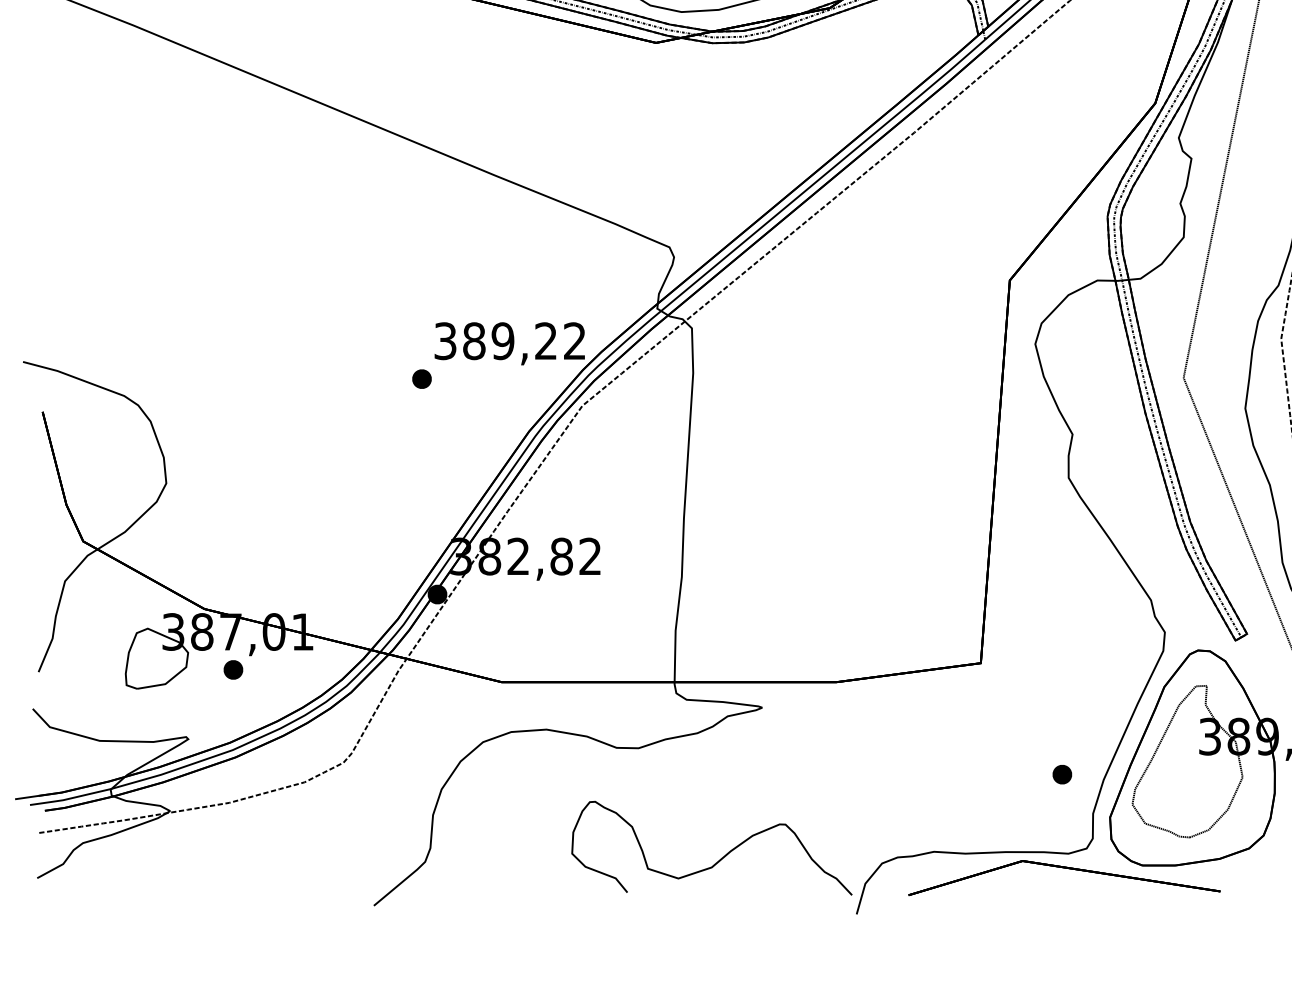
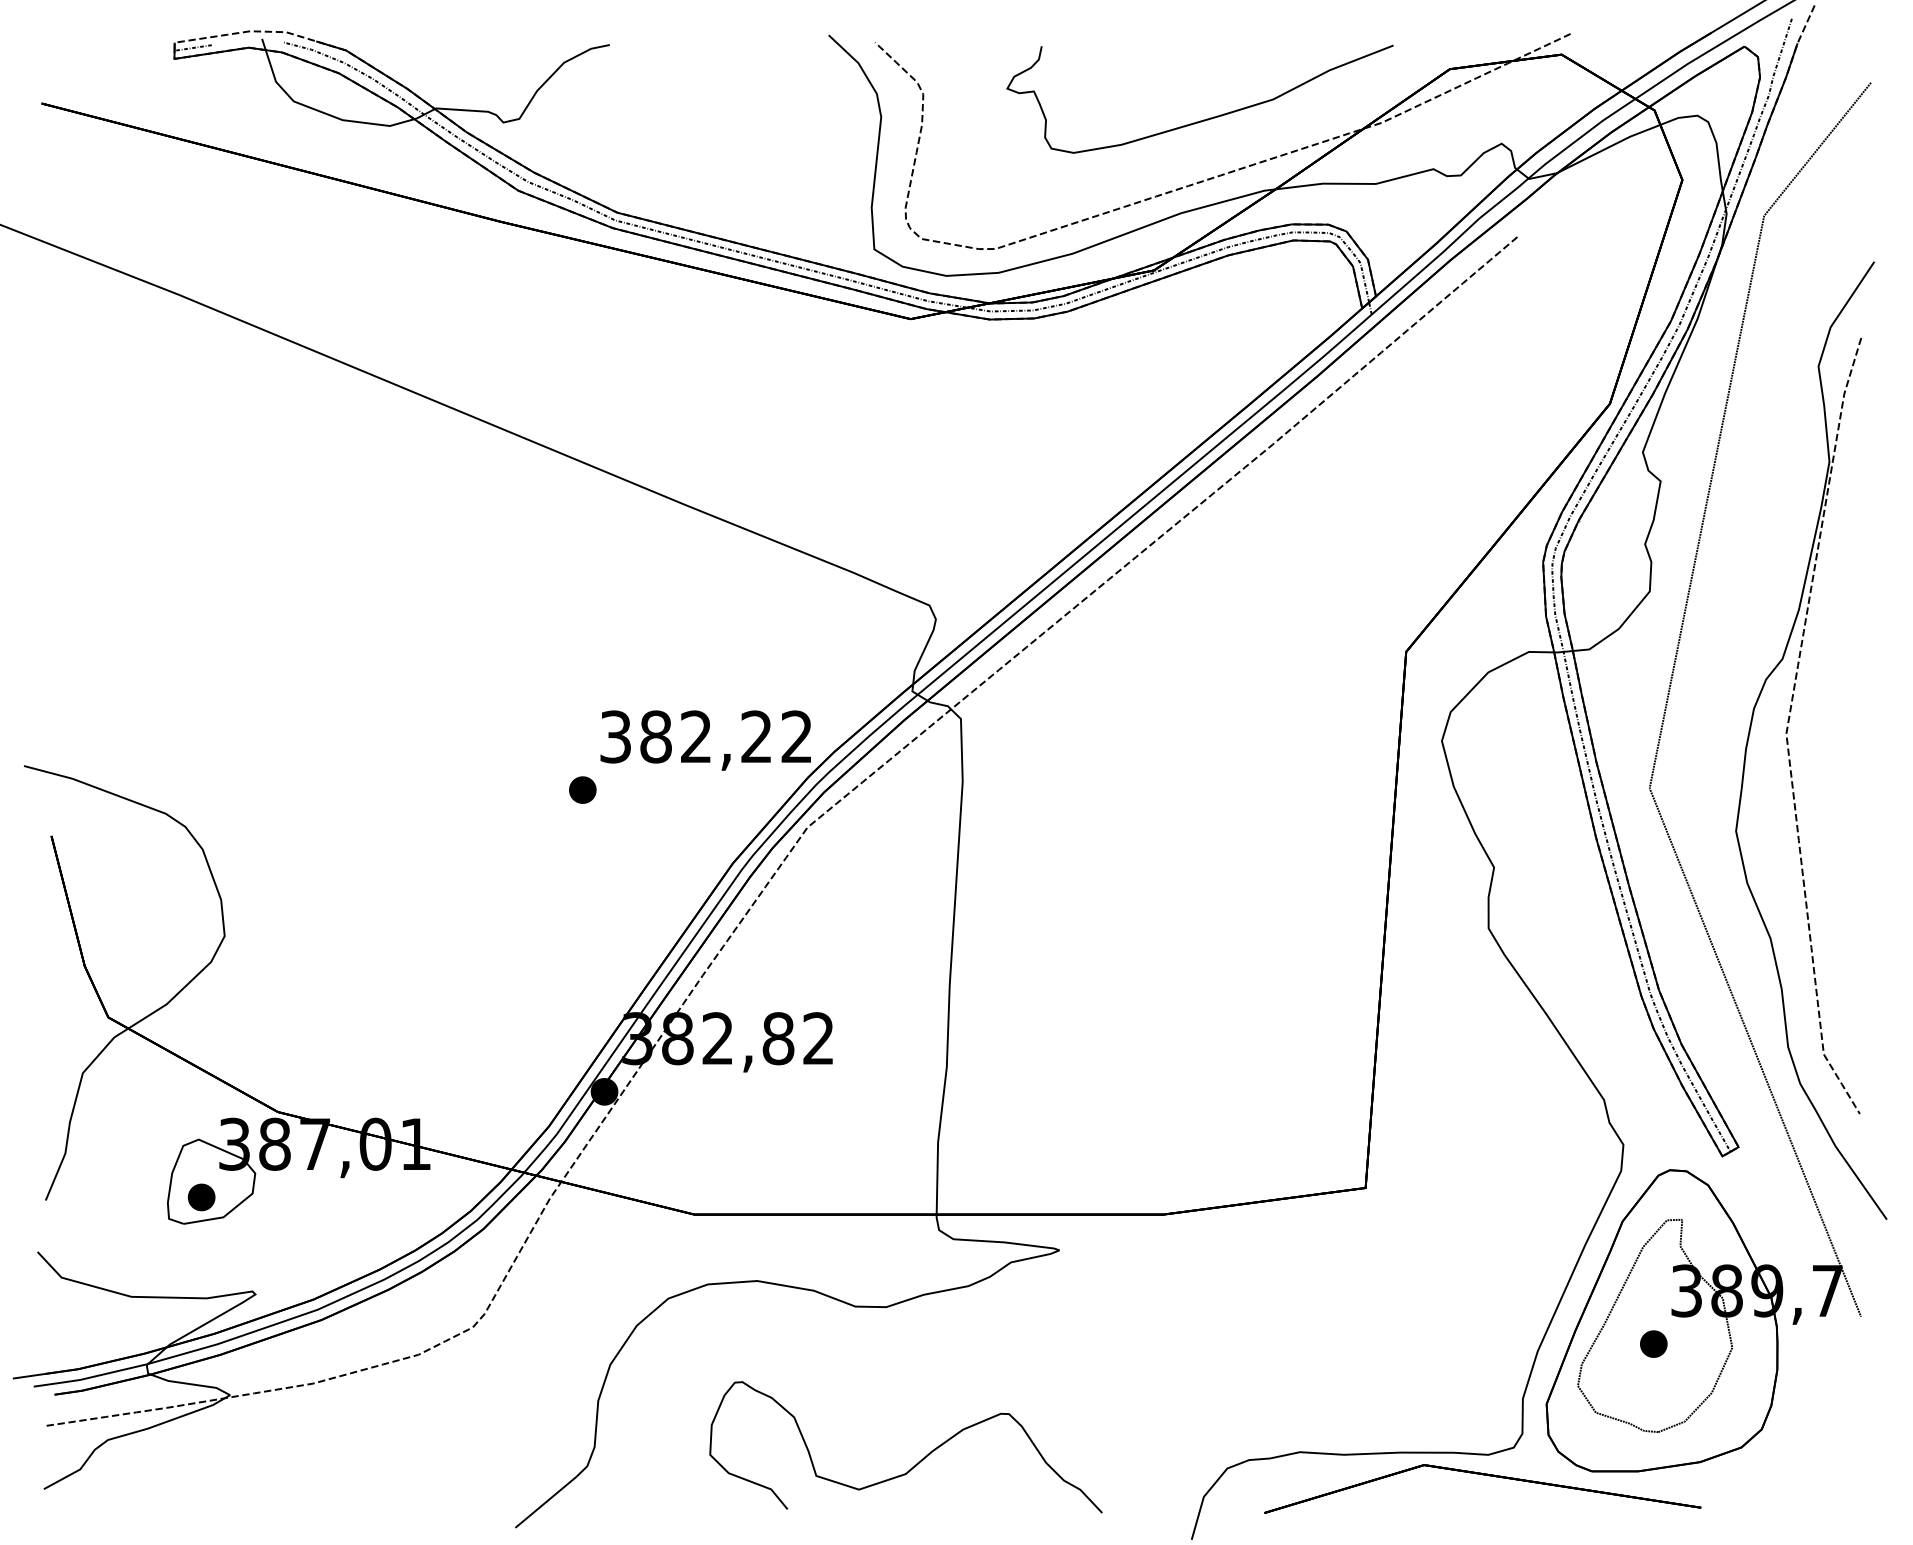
text: (503, 340) -> (696, 736), 389,22 -> 382,22
part: (233, 669) -> (201, 1197), moved
part: (1062, 774) -> (1653, 1343), moved
curve: (720, 858) -> (918, 1461), moved

